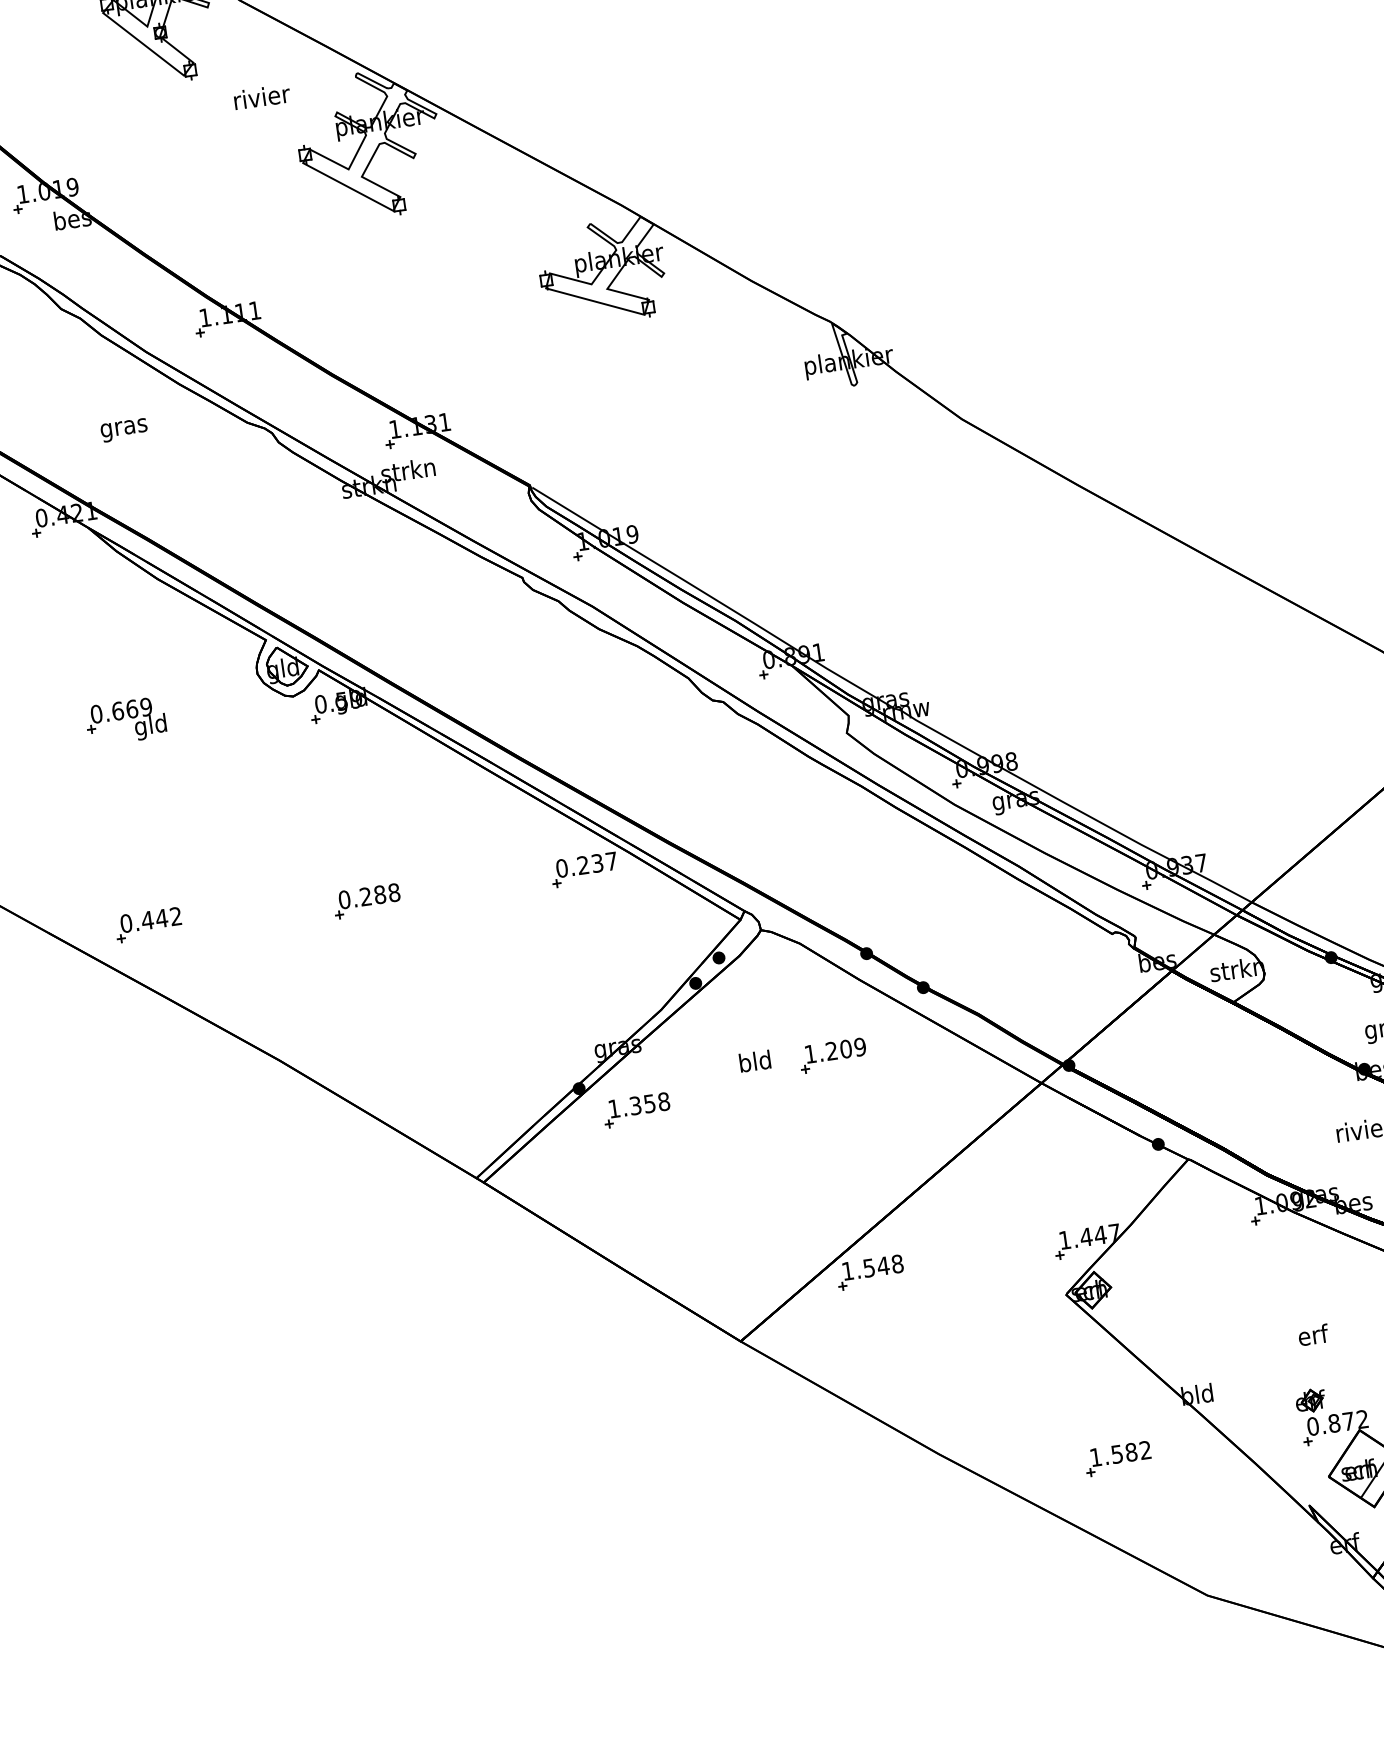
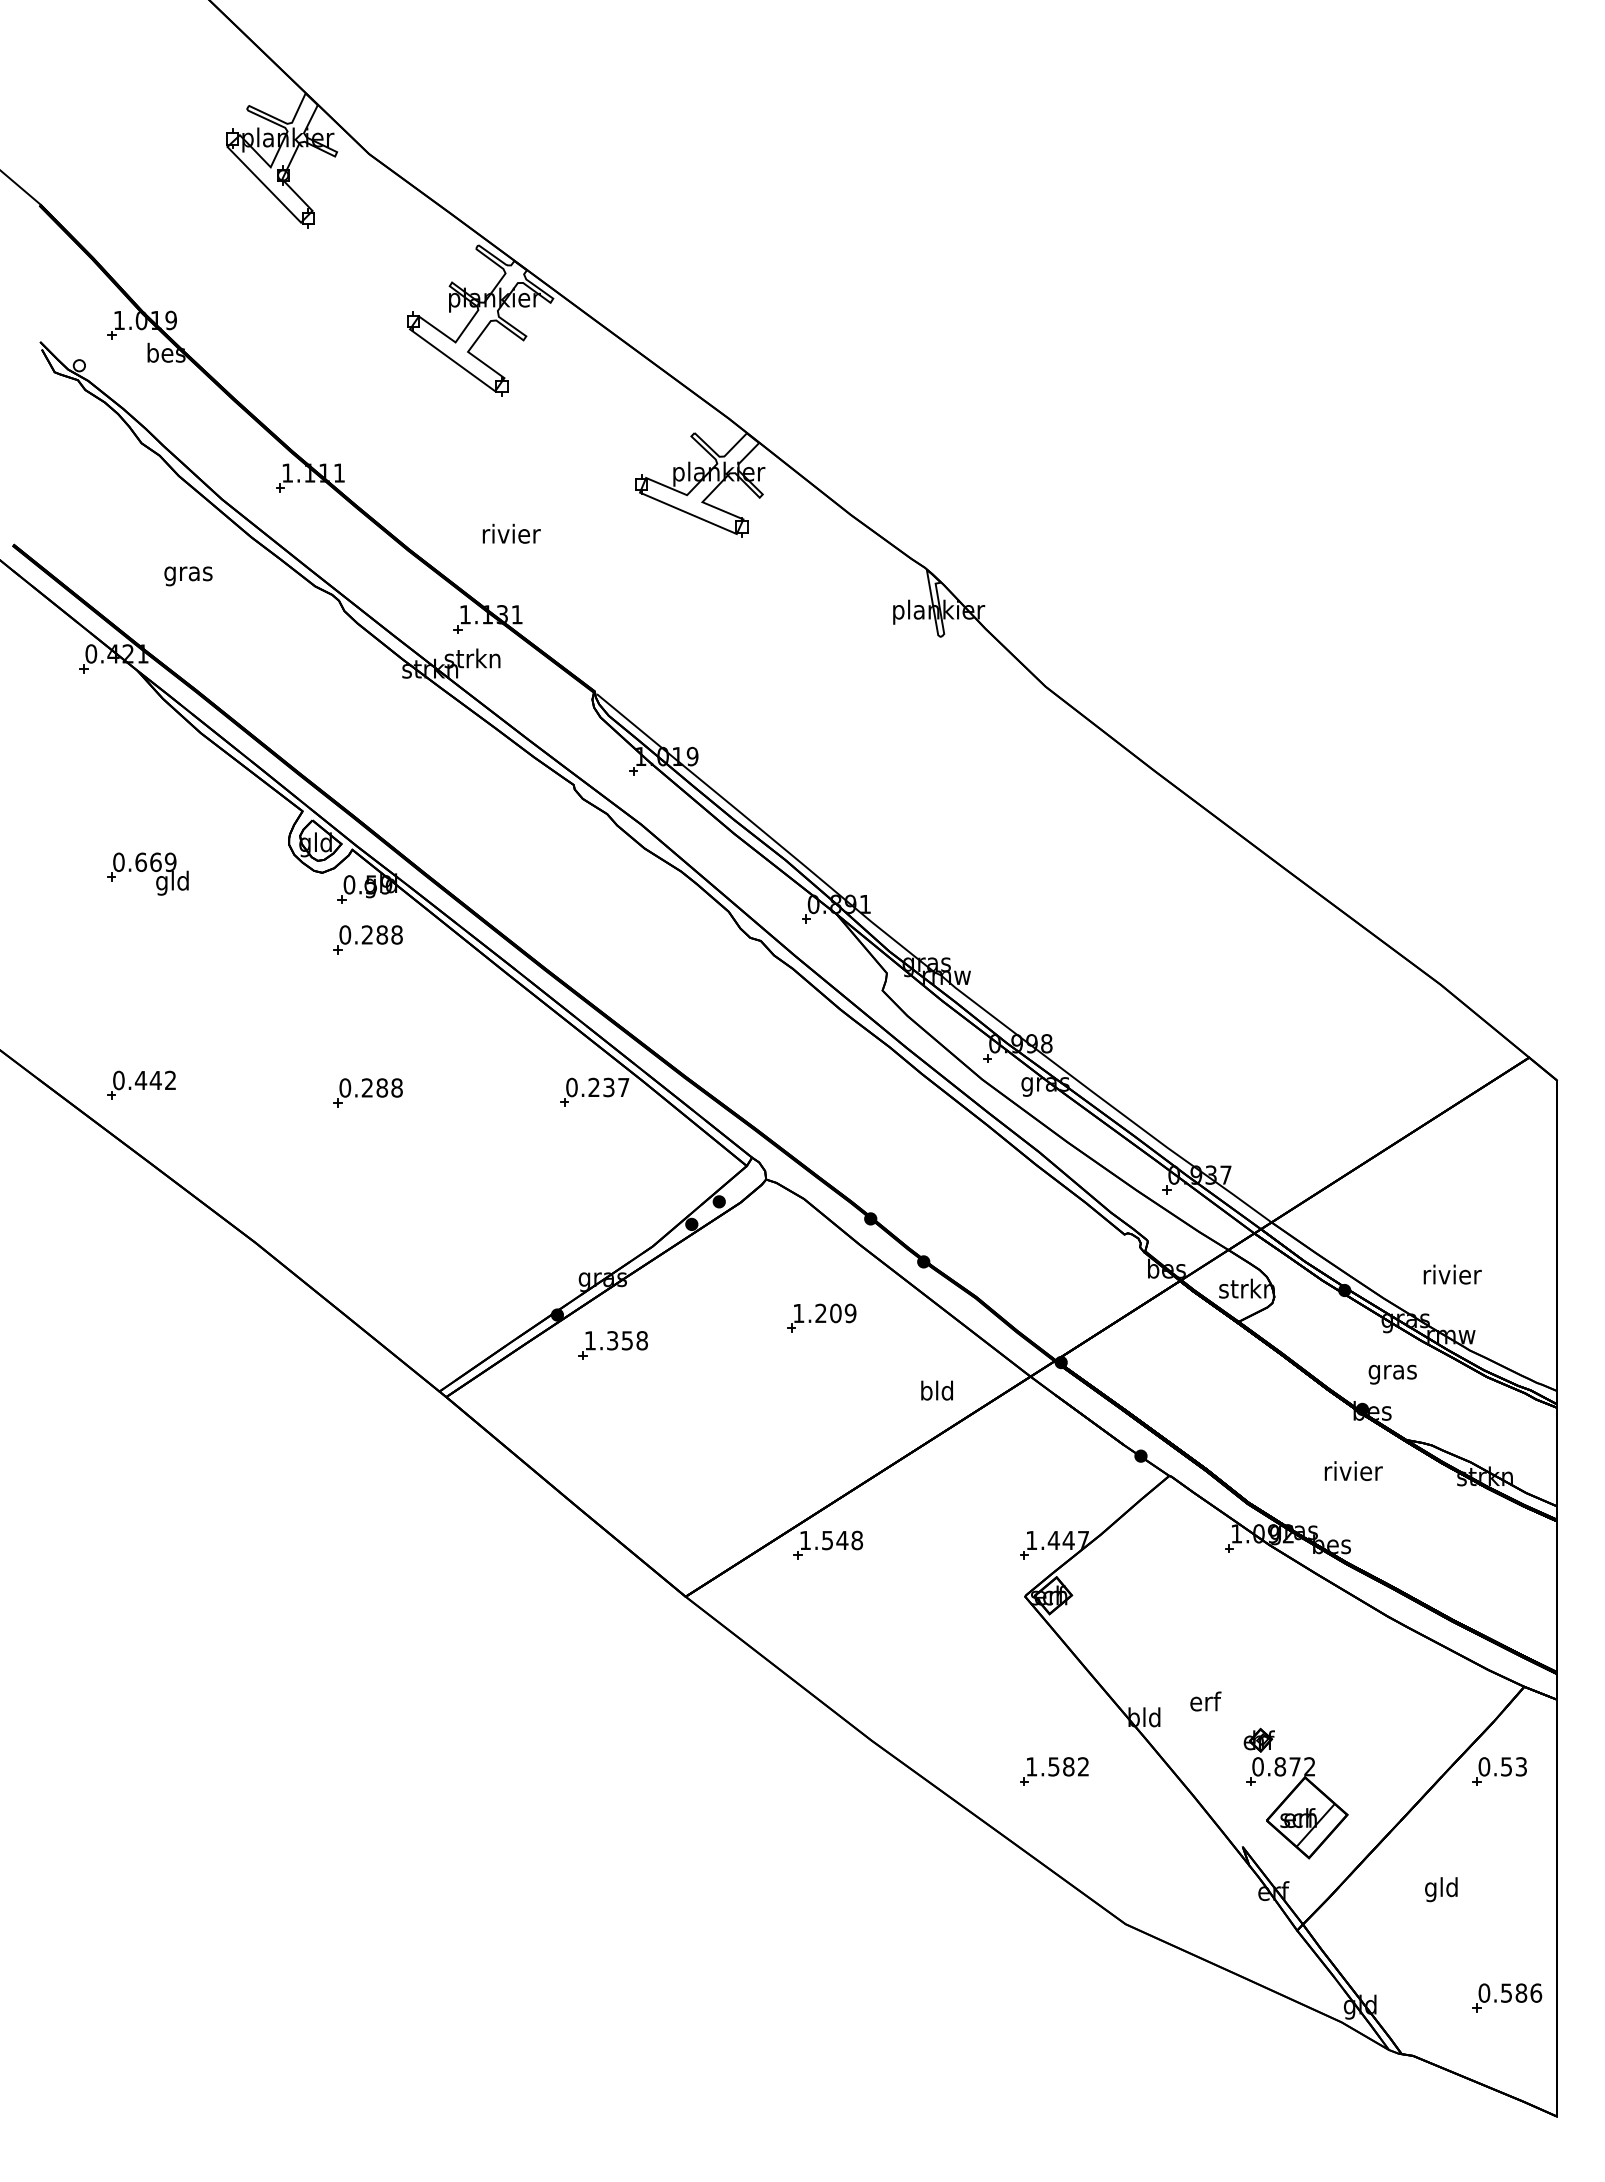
text: (261, 96) -> (511, 533), moved
part: (345, 754) -> (367, 939), added
text: (754, 1061) -> (936, 1390), moved
text: (1313, 1335) -> (1205, 1701), moved

